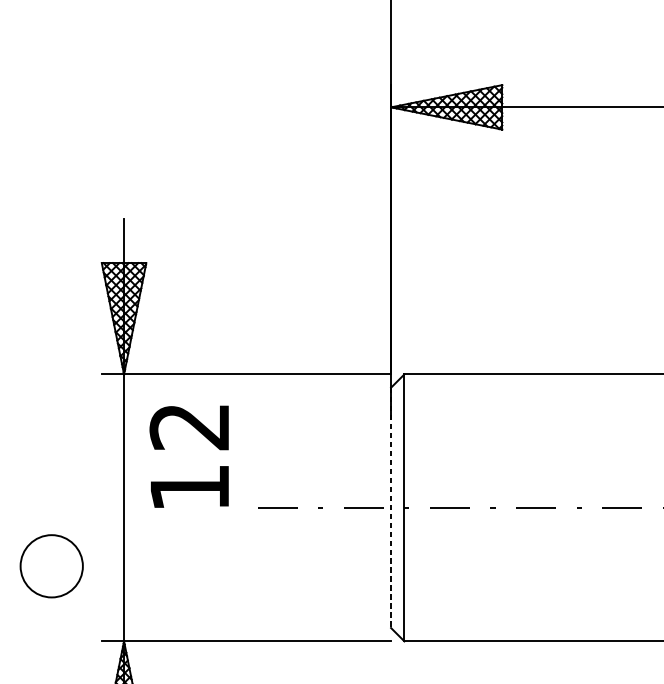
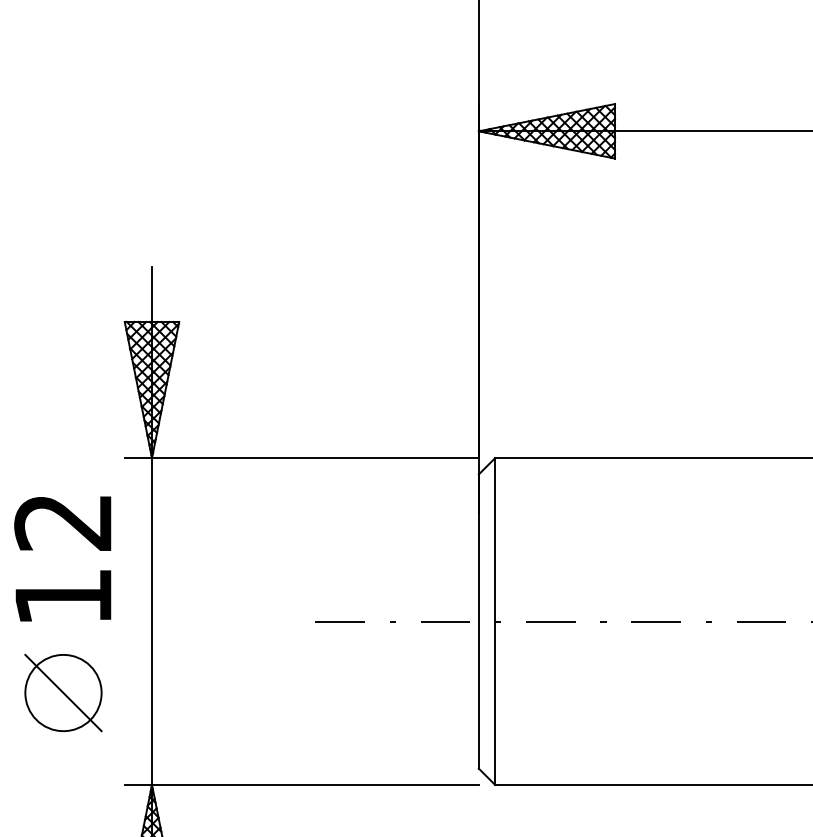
text: (189, 456) -> (62, 558), moved
line: (390, 508) -> (478, 622), dashed -> solid
line: (51, 565) -> (63, 692), added

